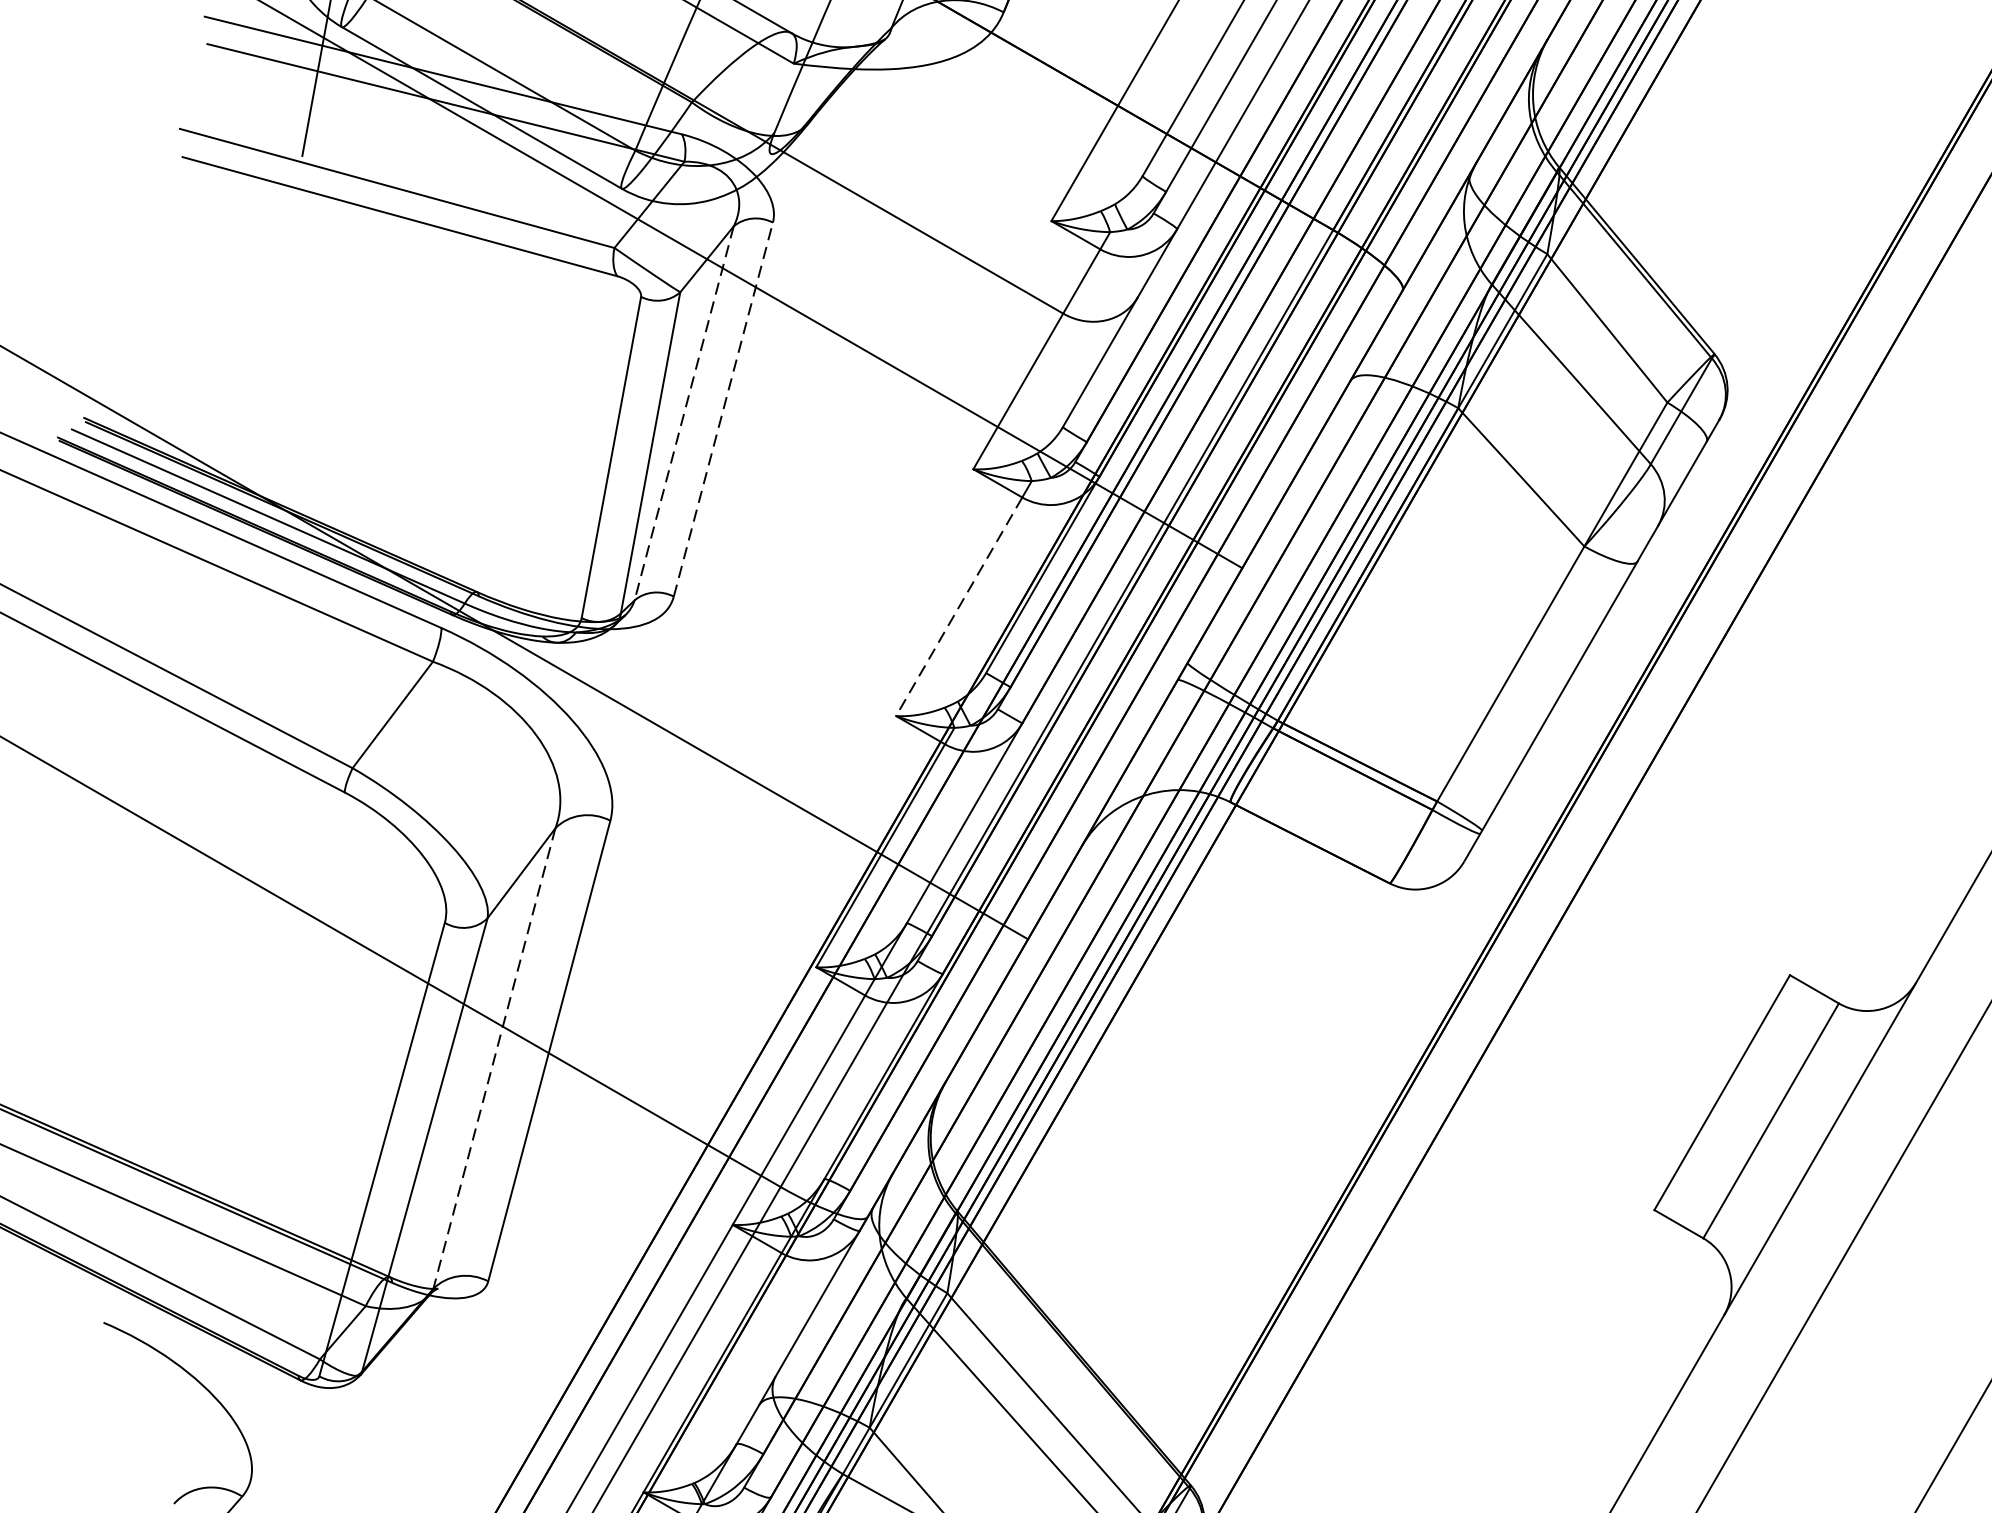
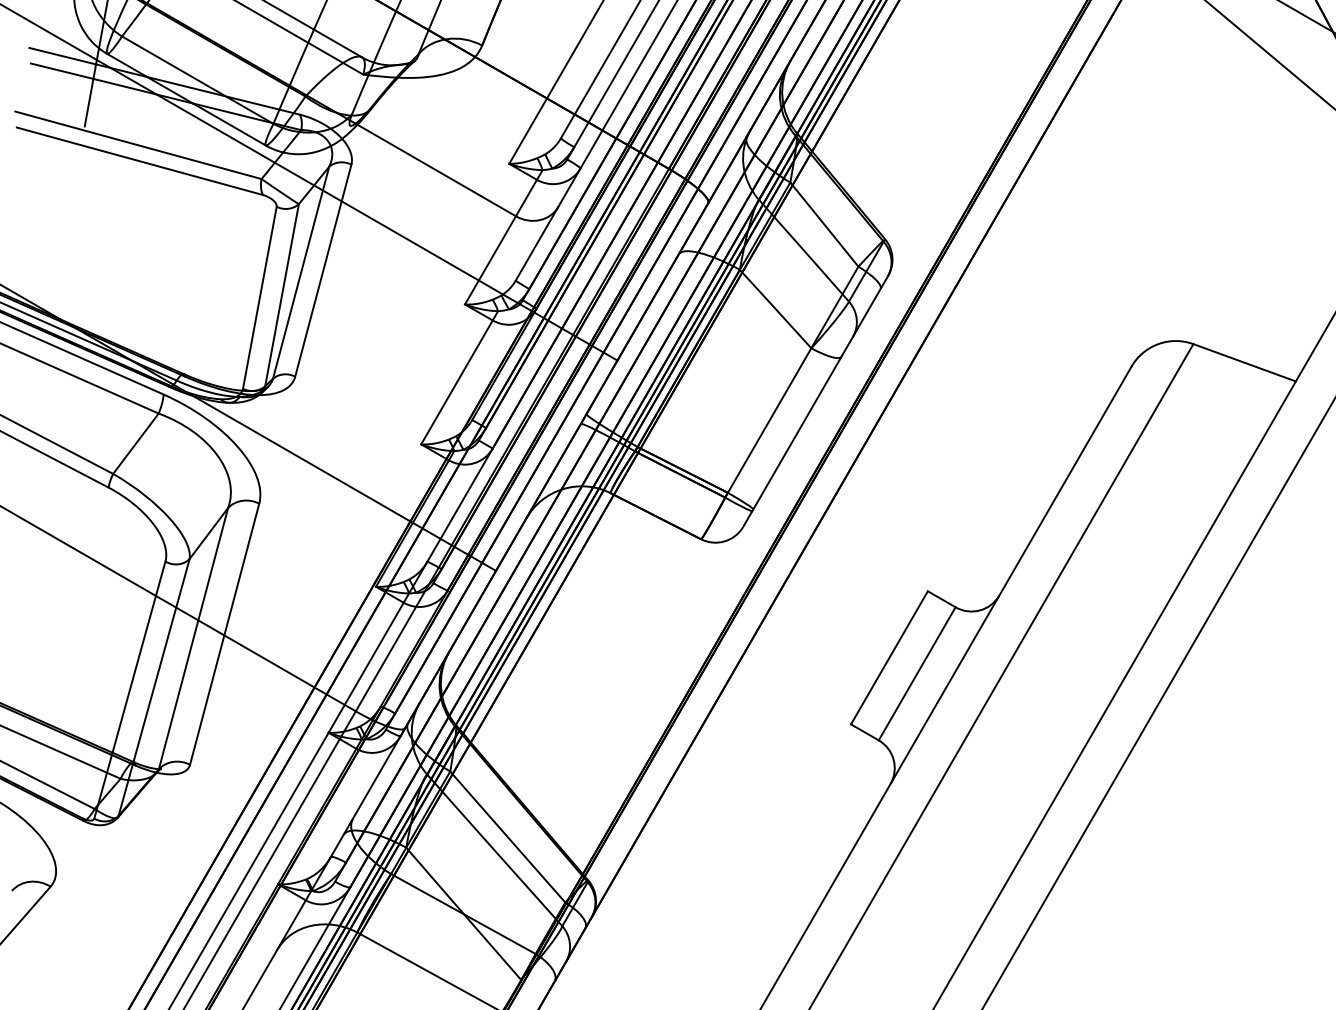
line: (723, 409) -> (323, 270), dashed -> solid
line: (684, 412) -> (301, 272), dashed -> solid
line: (958, 606) -> (456, 382), dashed -> solid
line: (494, 1060) -> (193, 639), dashed -> solid

